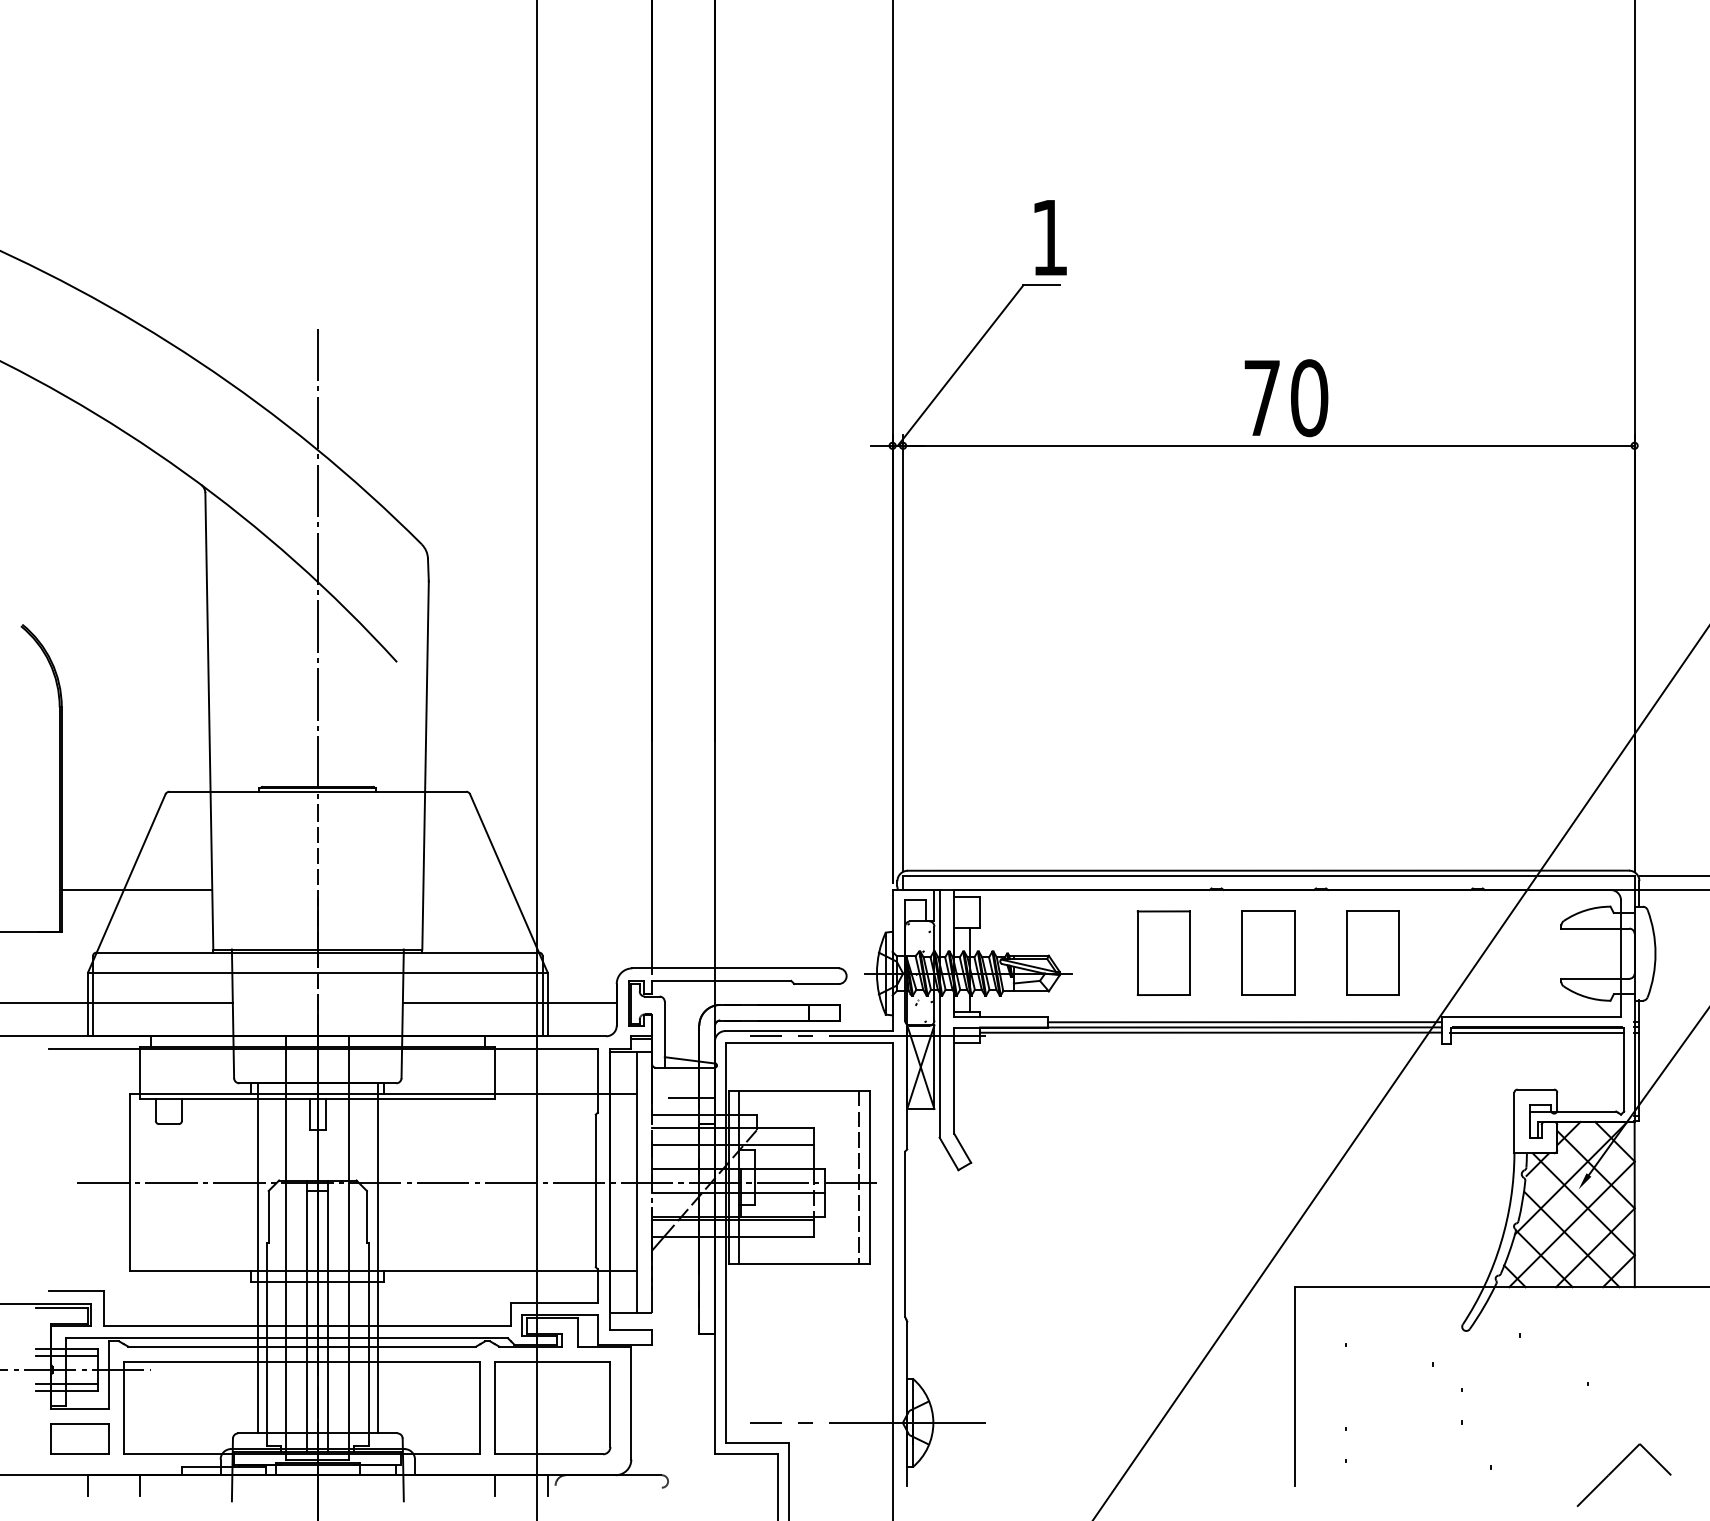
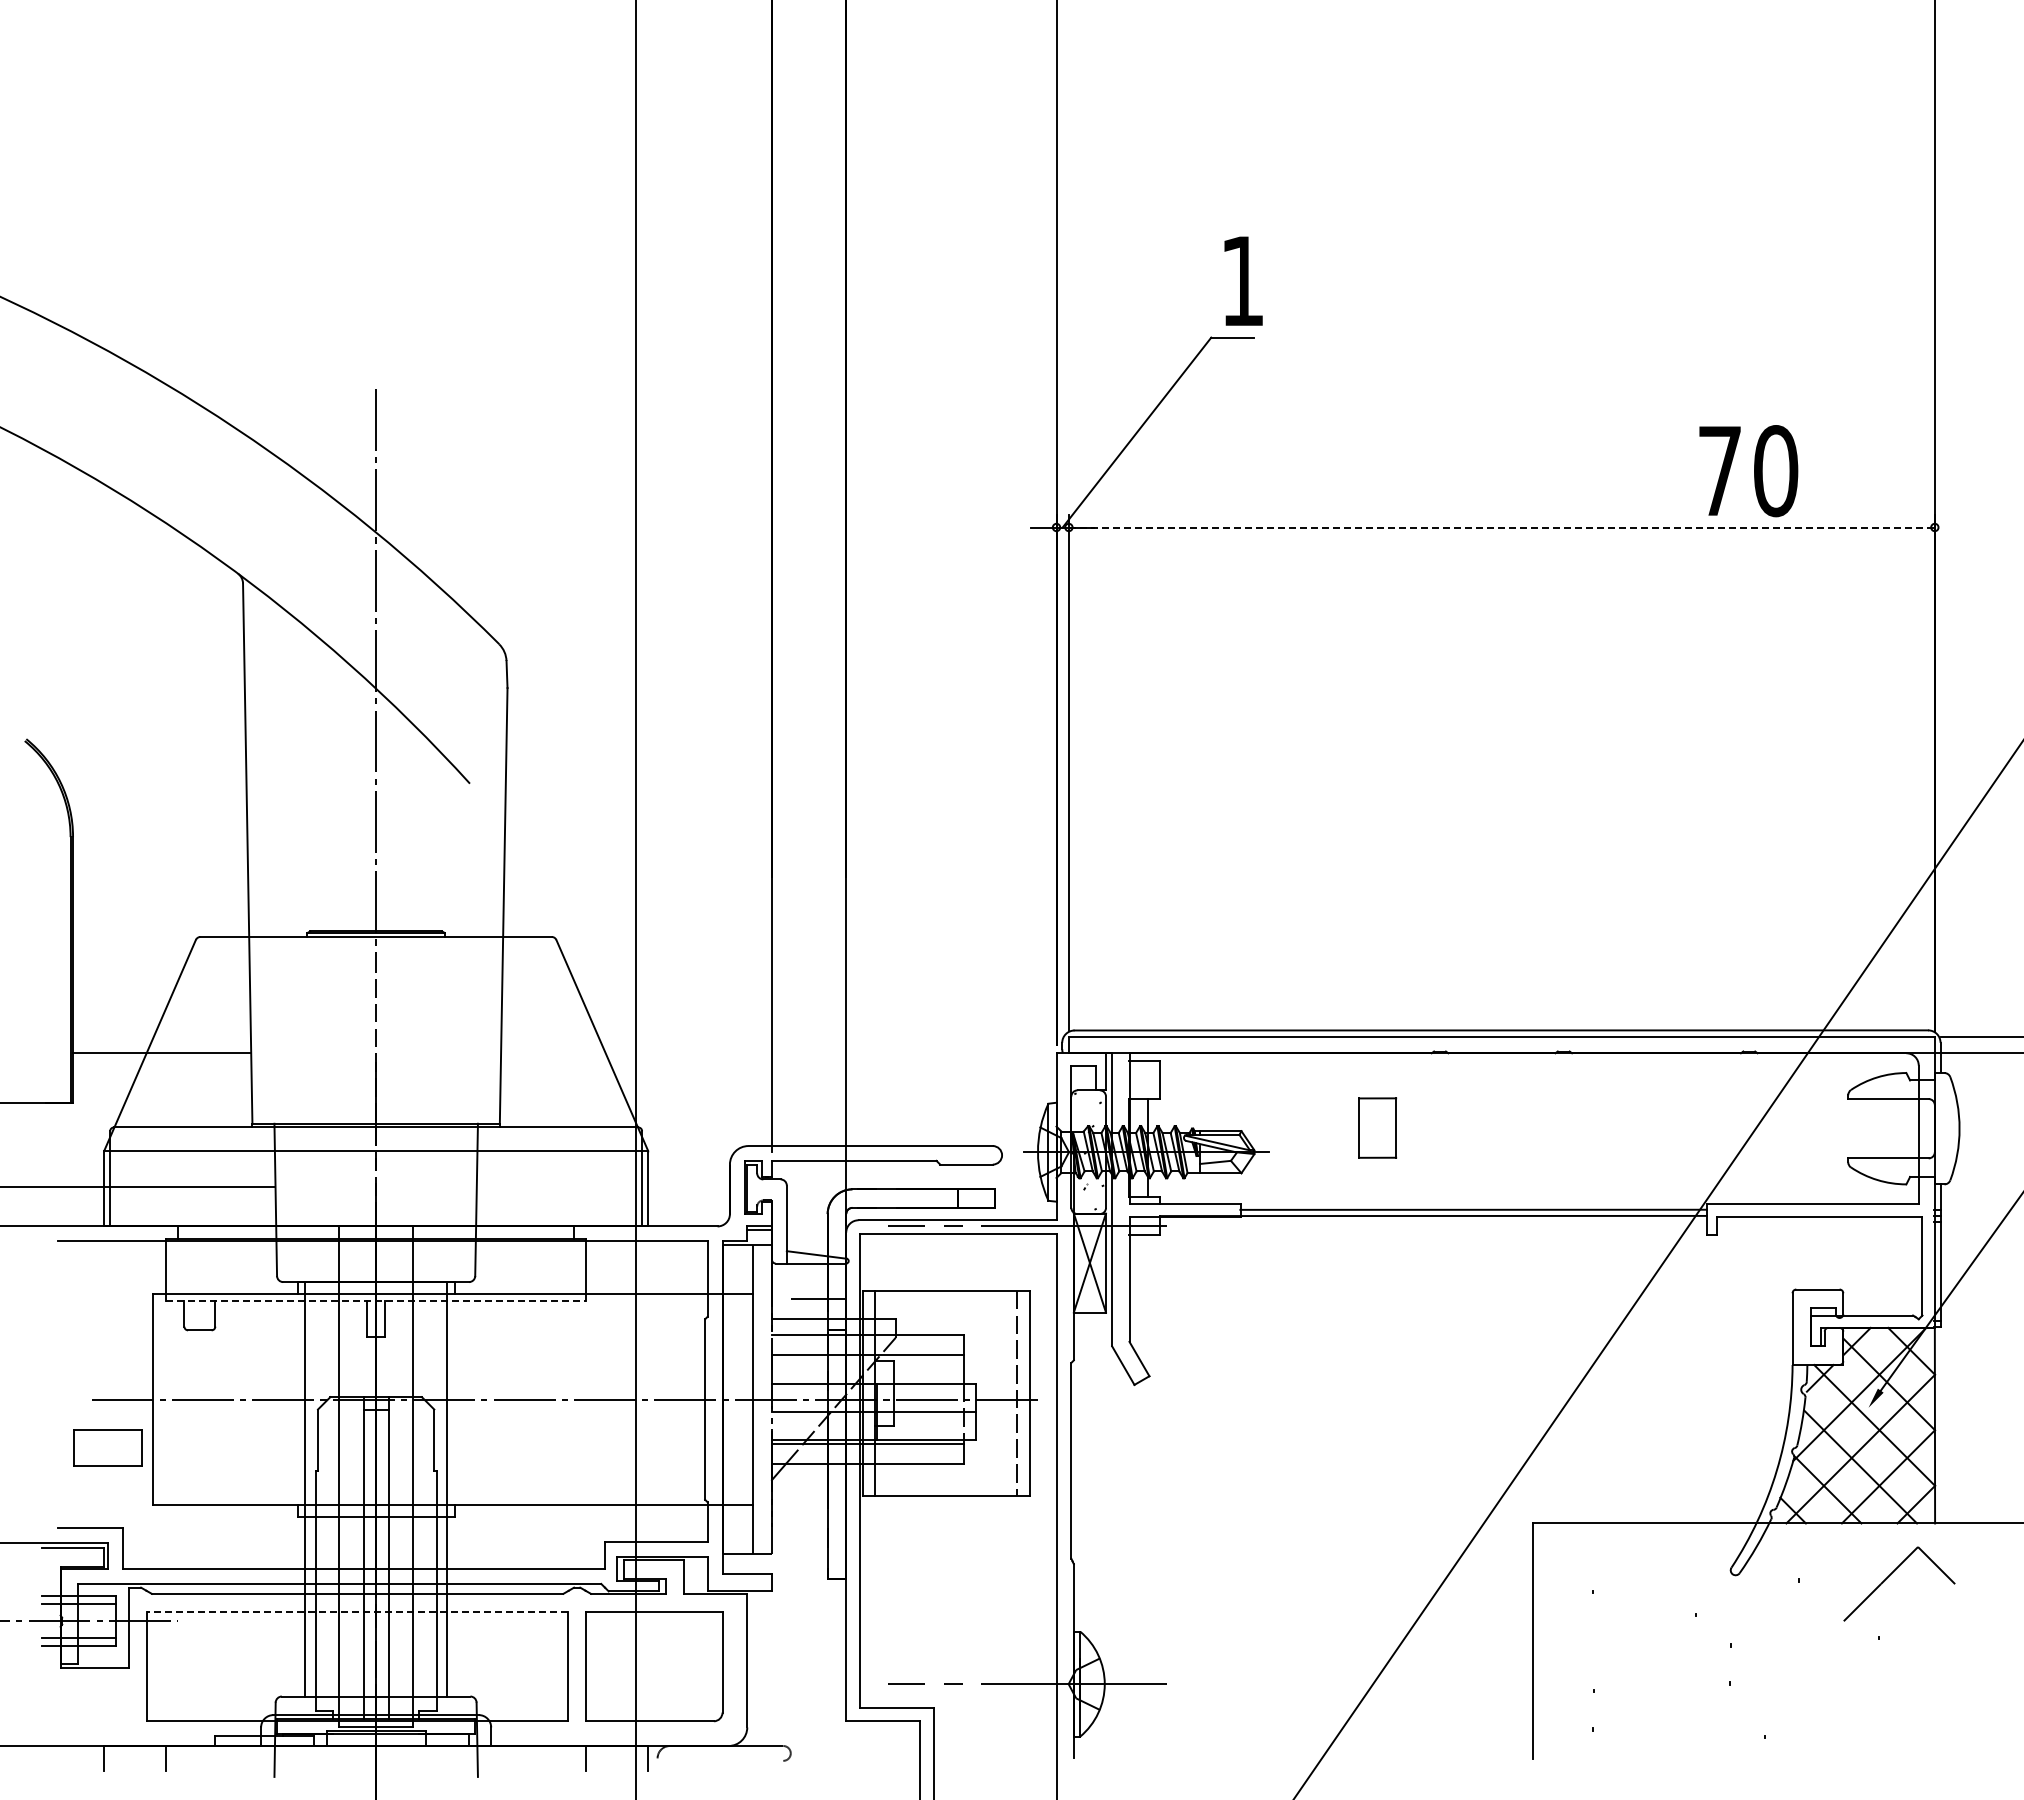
text: (1286, 398) -> (1748, 471), moved
line: (1268, 445) -> (1501, 527), solid -> dashed
part: (1163, 952) -> (1377, 1127), size x0.6
part: (1267, 953) -> (1500, 1128), removed
part: (1372, 953) -> (1624, 1128), removed
line: (509, 1002) -> (602, 1186), removed
line: (1537, 1027) -> (1819, 1215), removed
line: (1210, 1032) -> (1432, 1222), removed
line: (1536, 1032) -> (1818, 1222), removed
line: (318, 1098) -> (376, 1300), solid -> dashed
line: (302, 1362) -> (357, 1612), solid -> dashed
part: (79, 1438) -> (107, 1447), moved
part: (1617, 1467) -> (1891, 1574), moved

